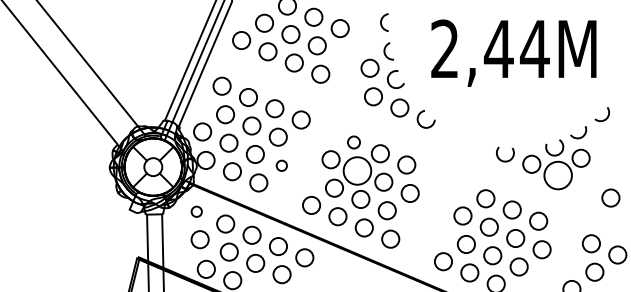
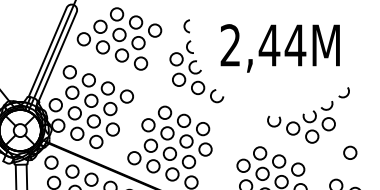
circle: (353, 142) -> (164, 112), size x1.43
circle: (281, 165) -> (112, 129), size x1.67
circle: (357, 170) -> (167, 133), size x0.62
circle: (557, 175) -> (311, 136), size x0.62
circle: (196, 211) -> (51, 162), size x1.67

